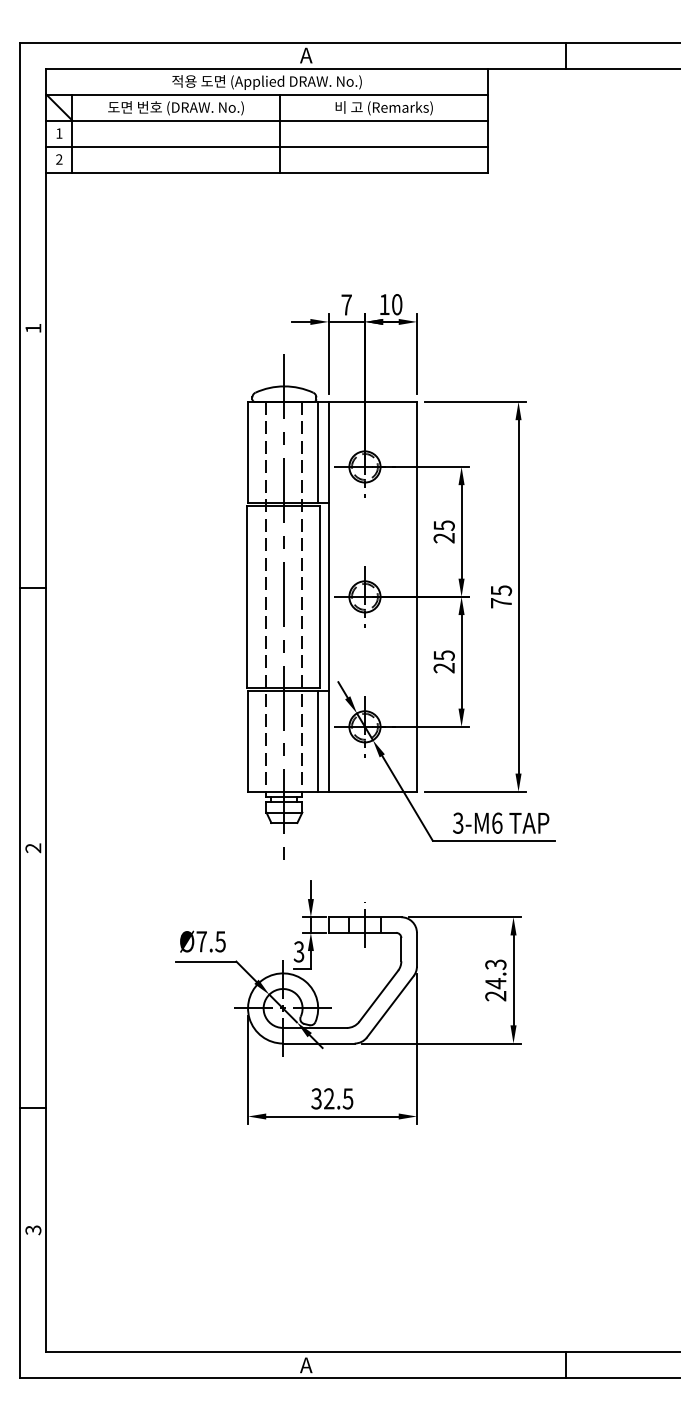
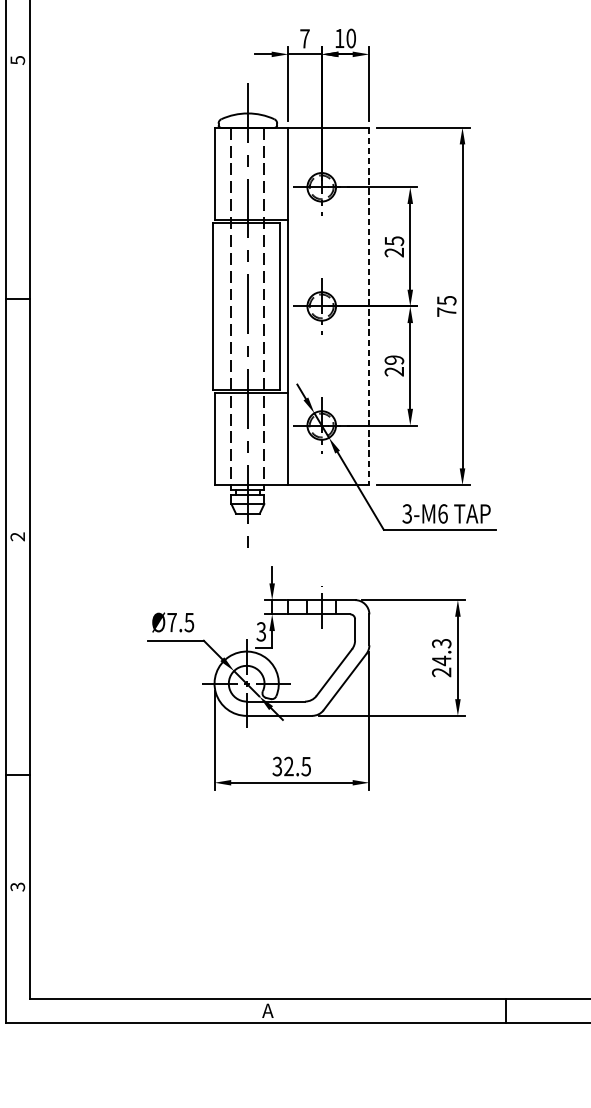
text: (33, 328) -> (17, 60), 1 -> 5
line: (318, 452) -> (279, 174), removed
line: (416, 596) -> (368, 306), solid -> dashed
text: (443, 655) -> (393, 360), 25 -> 29
line: (318, 740) -> (279, 438), removed

